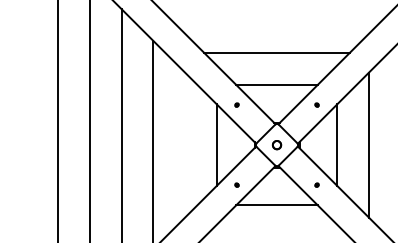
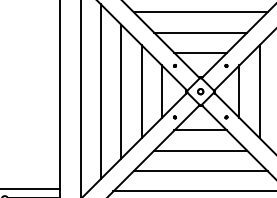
line: (276, 21) -> (200, 12), added
line: (184, 144) -> (141, 91), added
line: (276, 236) -> (200, 150), added

